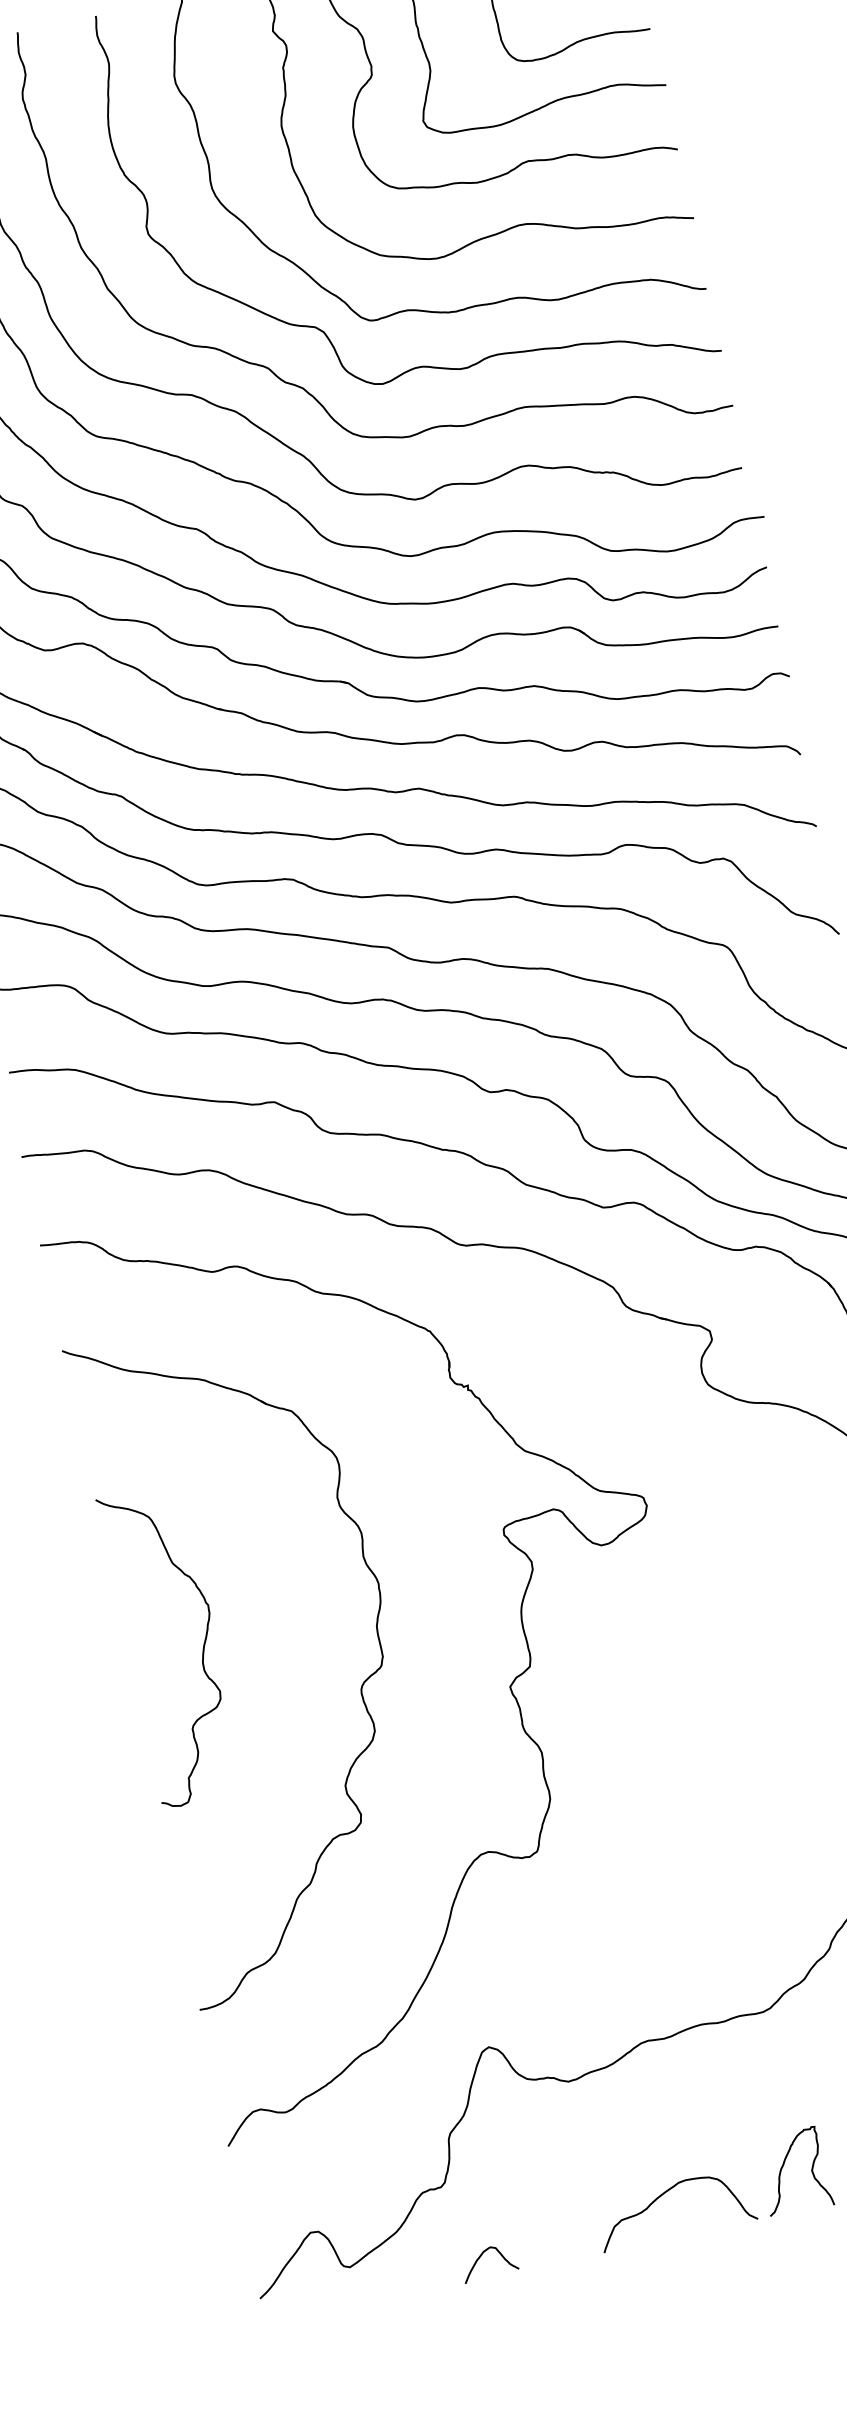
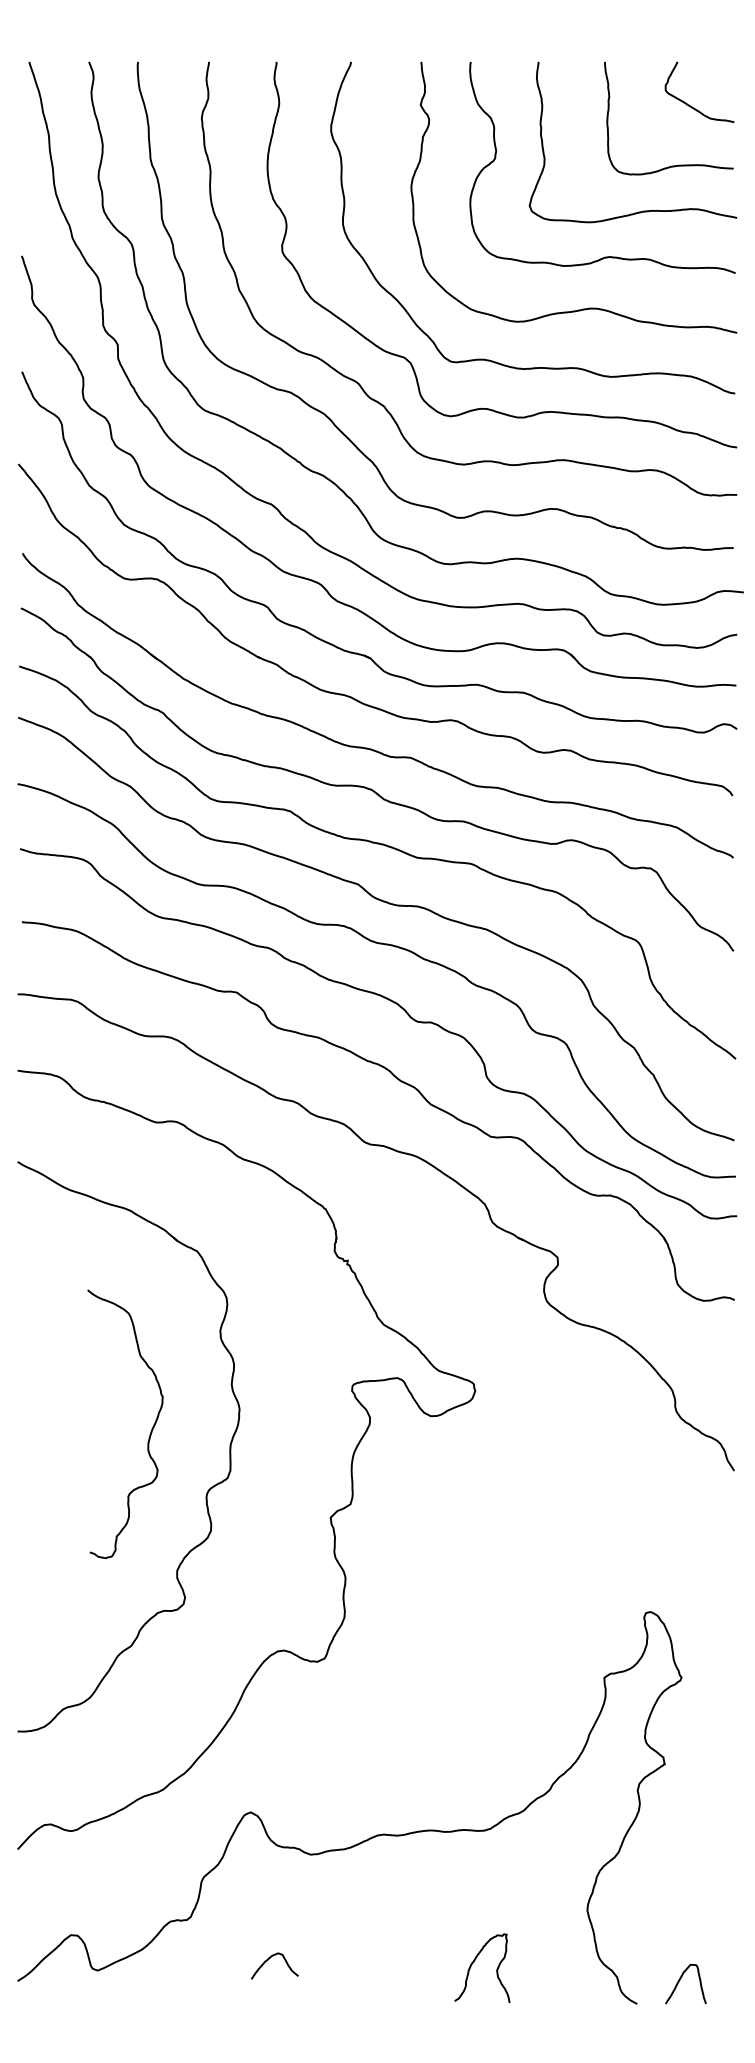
curve: (202, 1648) -> (150, 1431), moved
curve: (663, 2195) -> (369, 1965), removed
curve: (481, 2256) -> (269, 1959), moved

